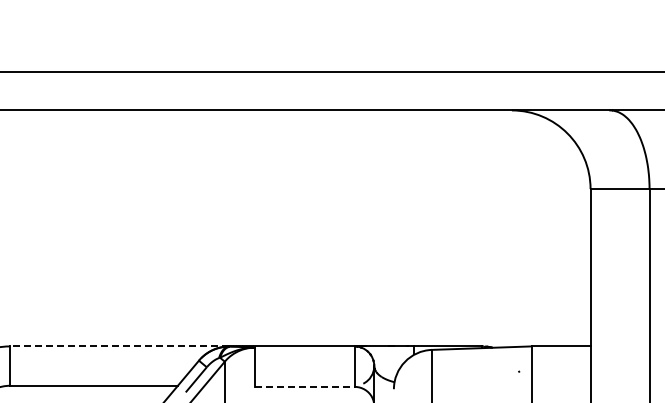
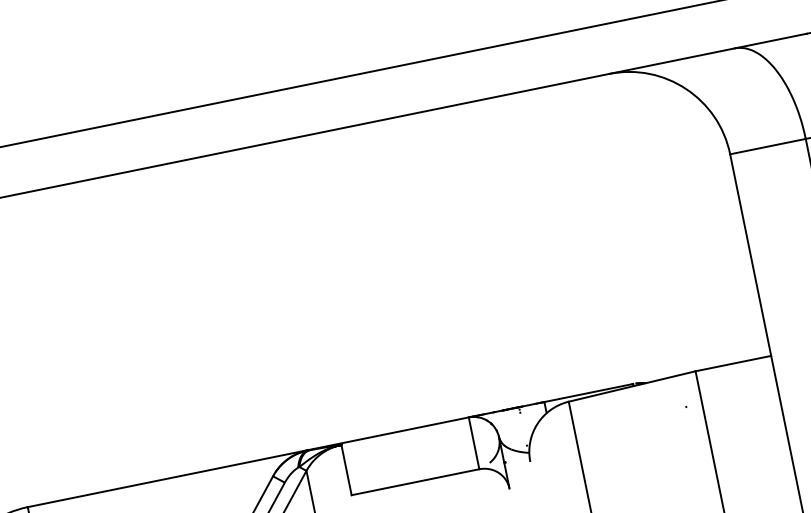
line: (119, 346) -> (167, 478), dashed -> solid
line: (304, 386) -> (415, 481), dashed -> solid

